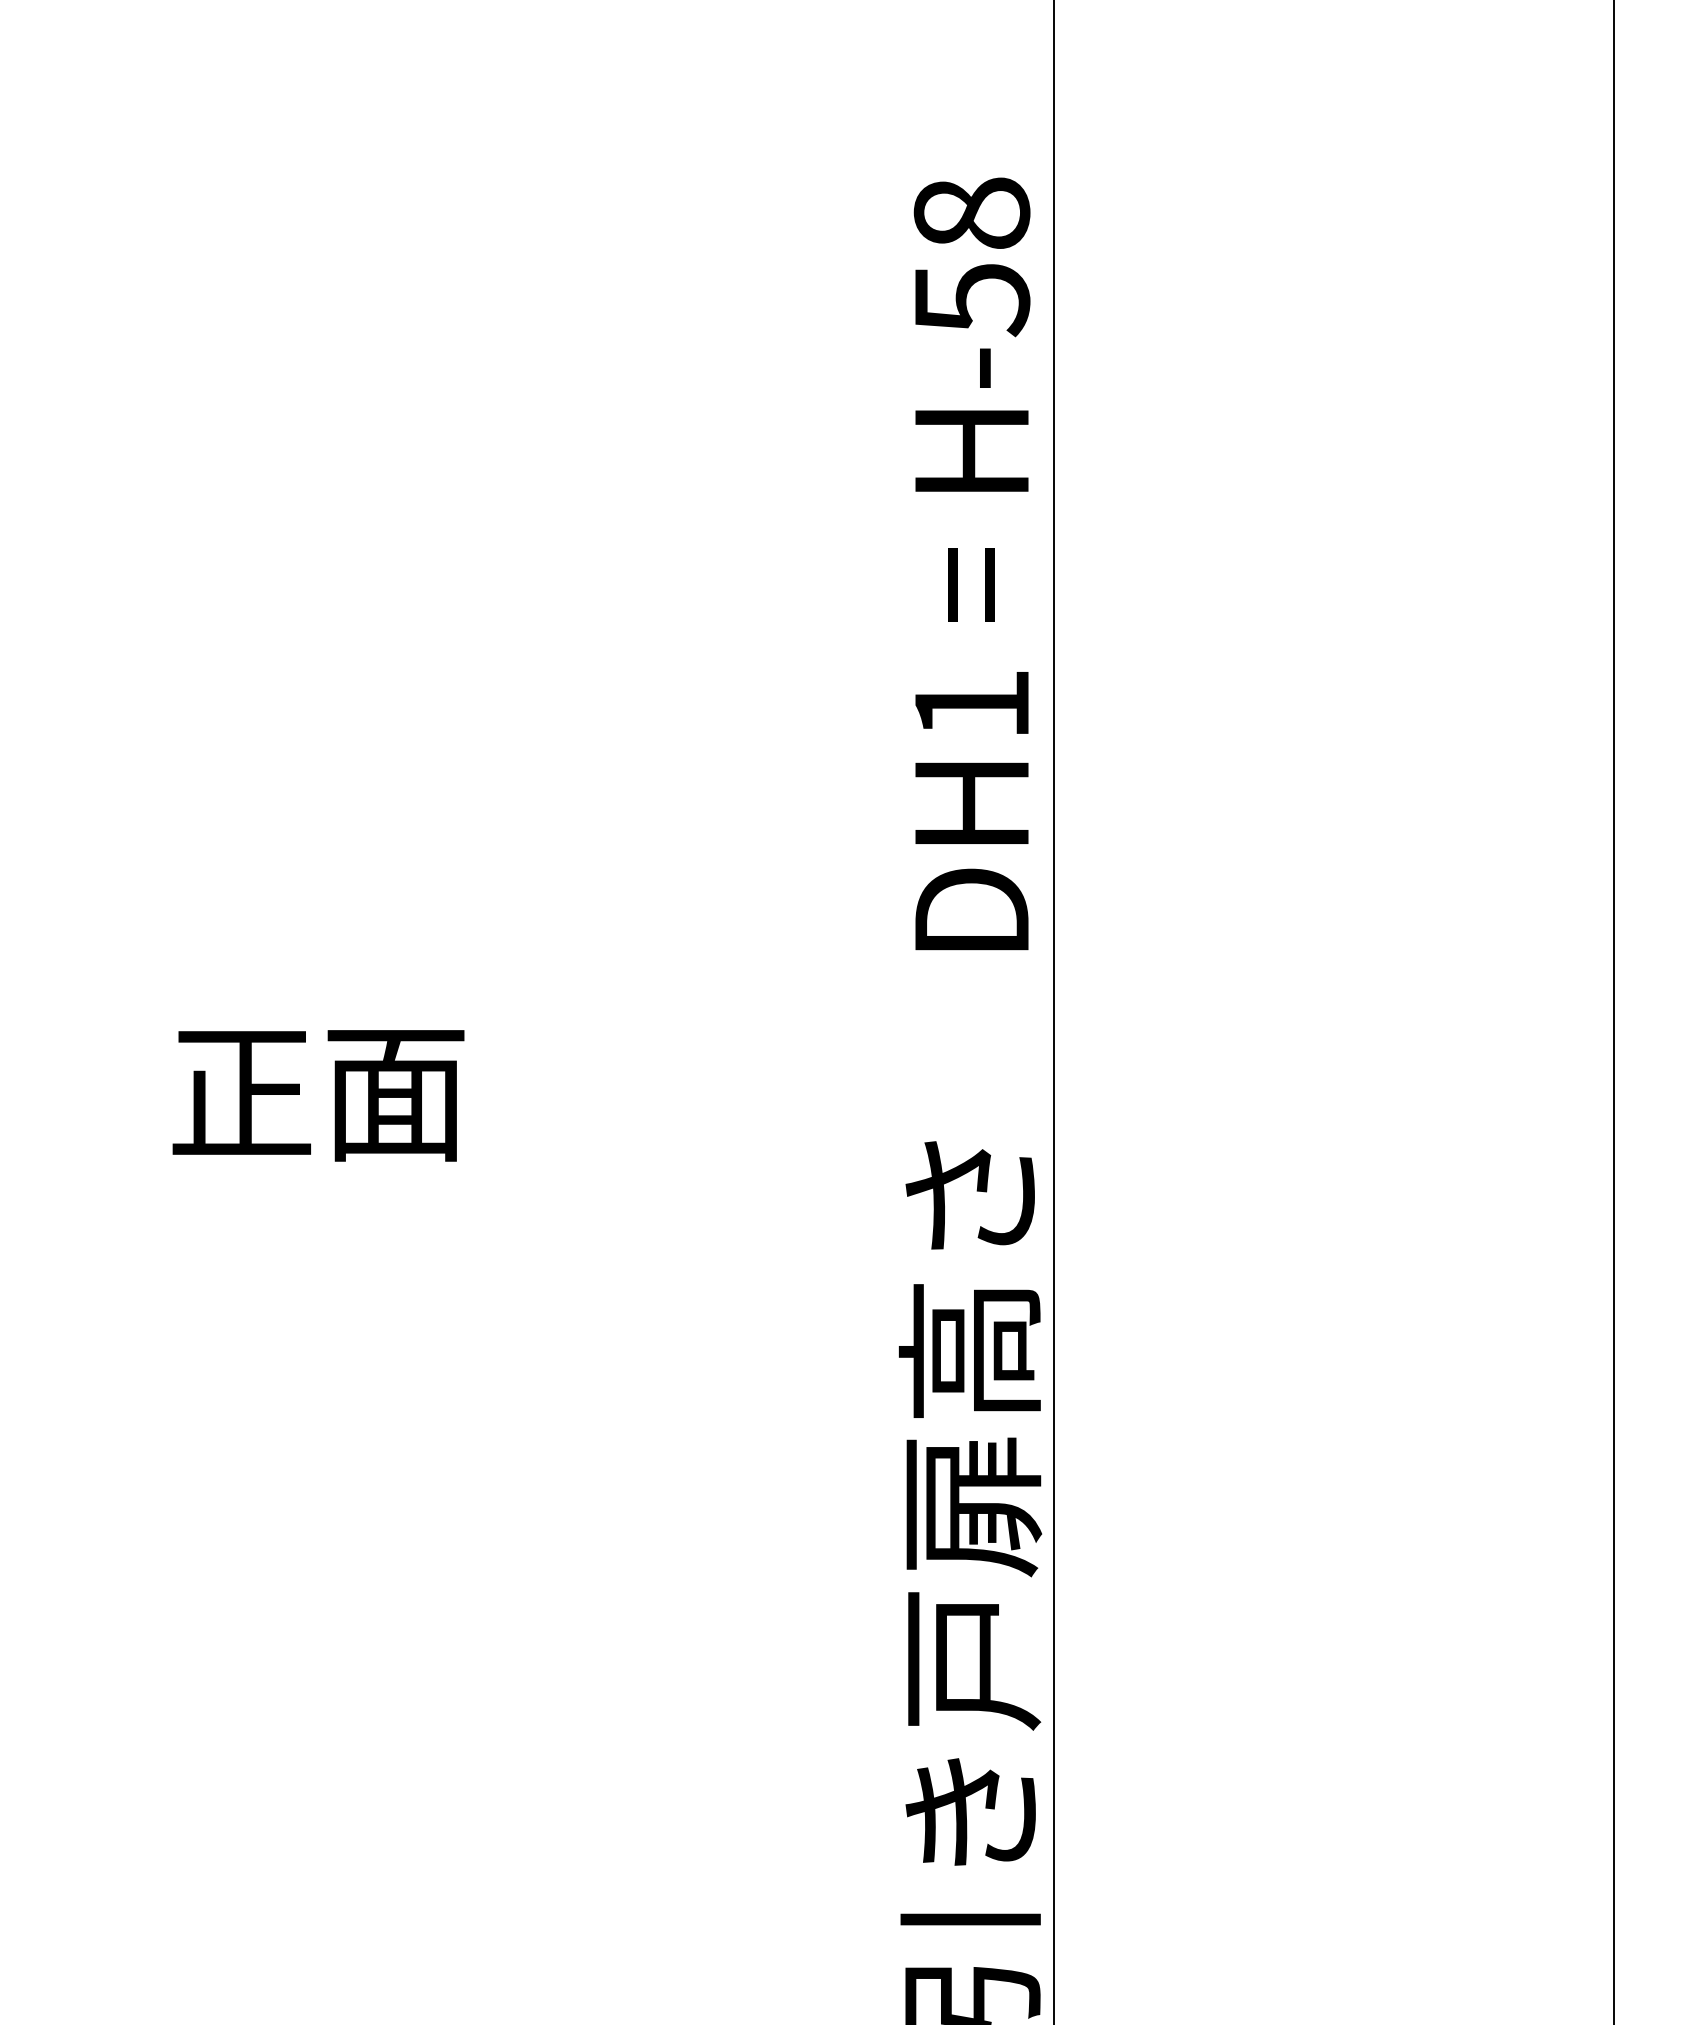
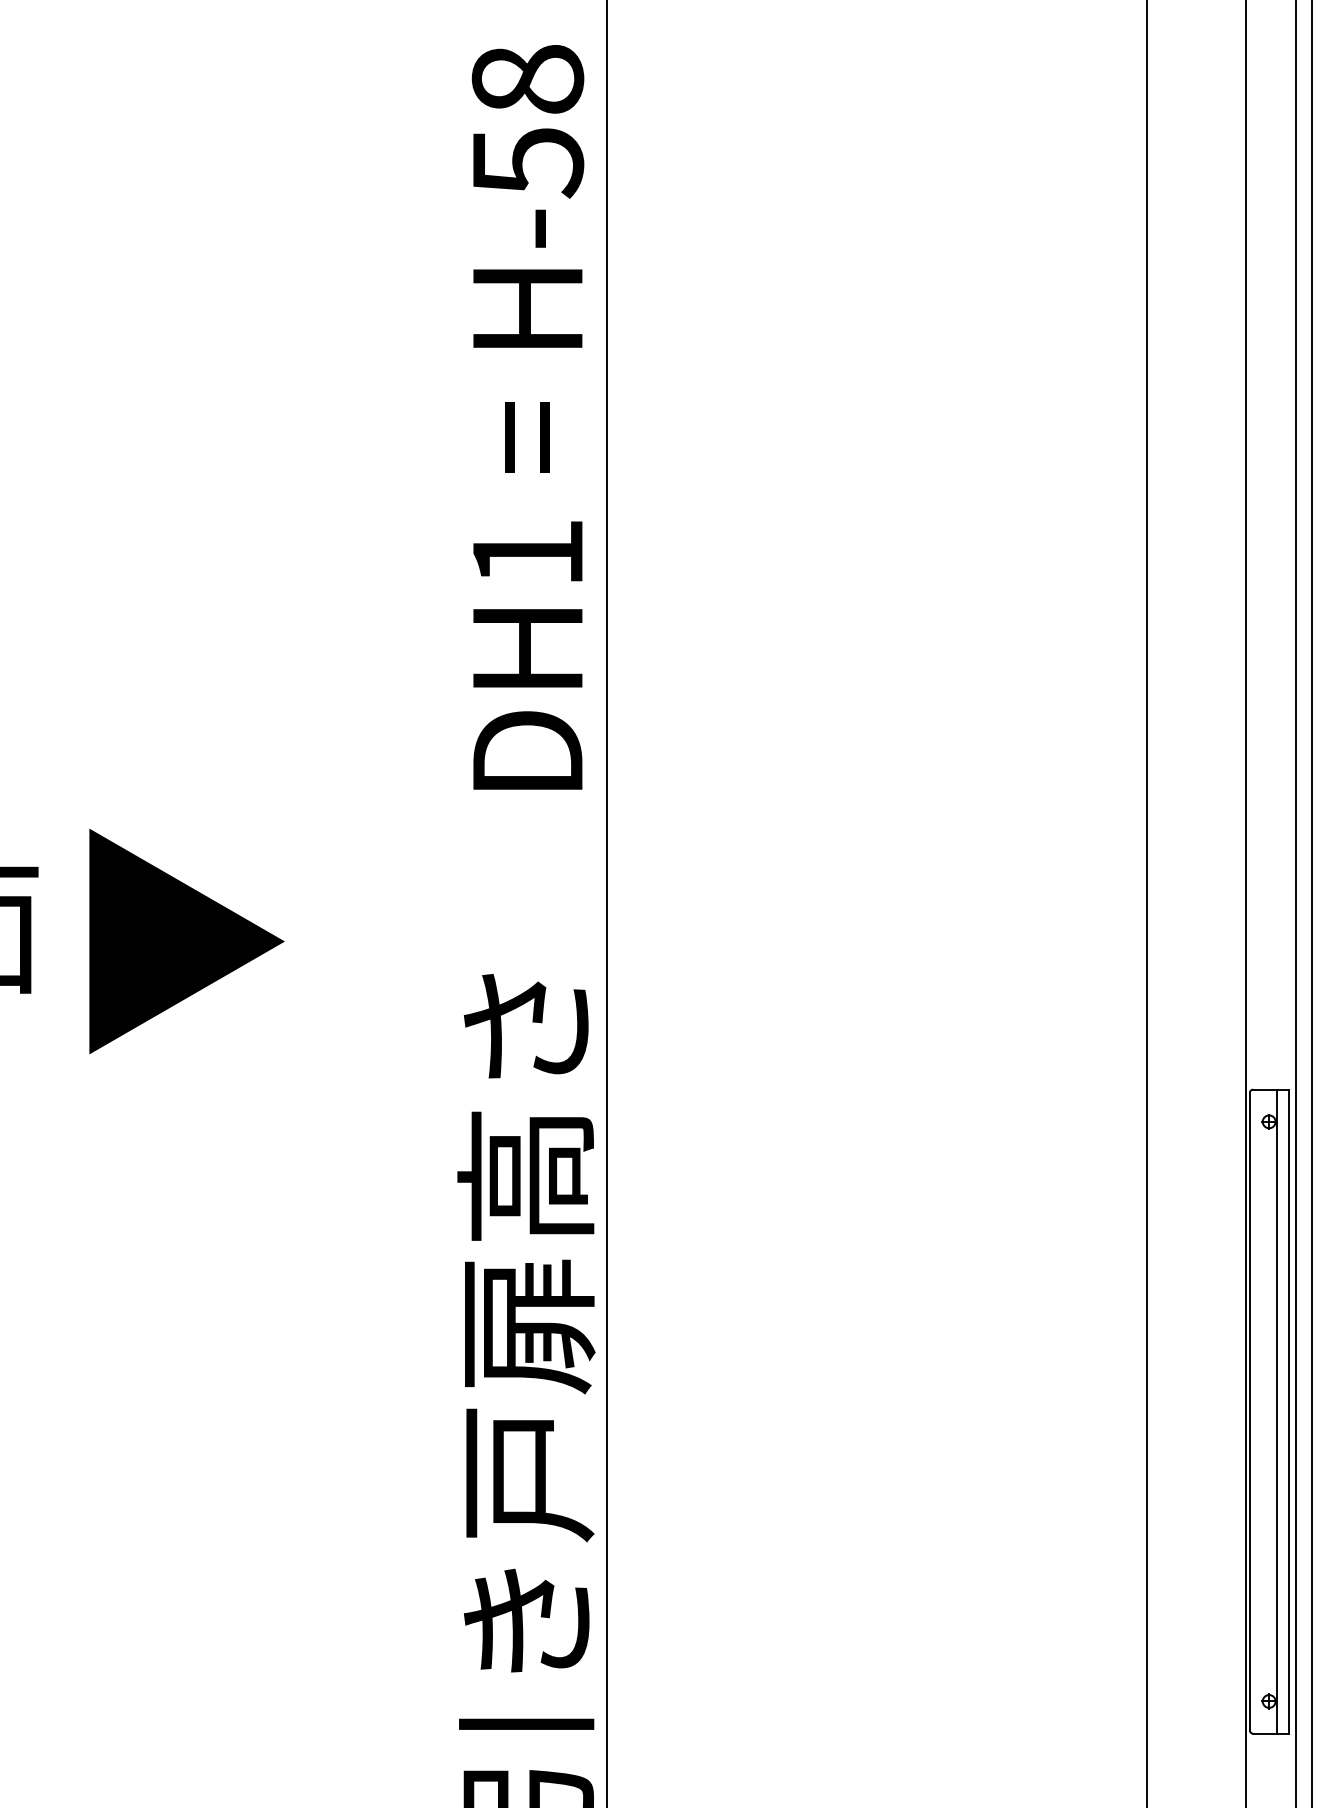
part: (618, 1107) -> (187, 941), added

